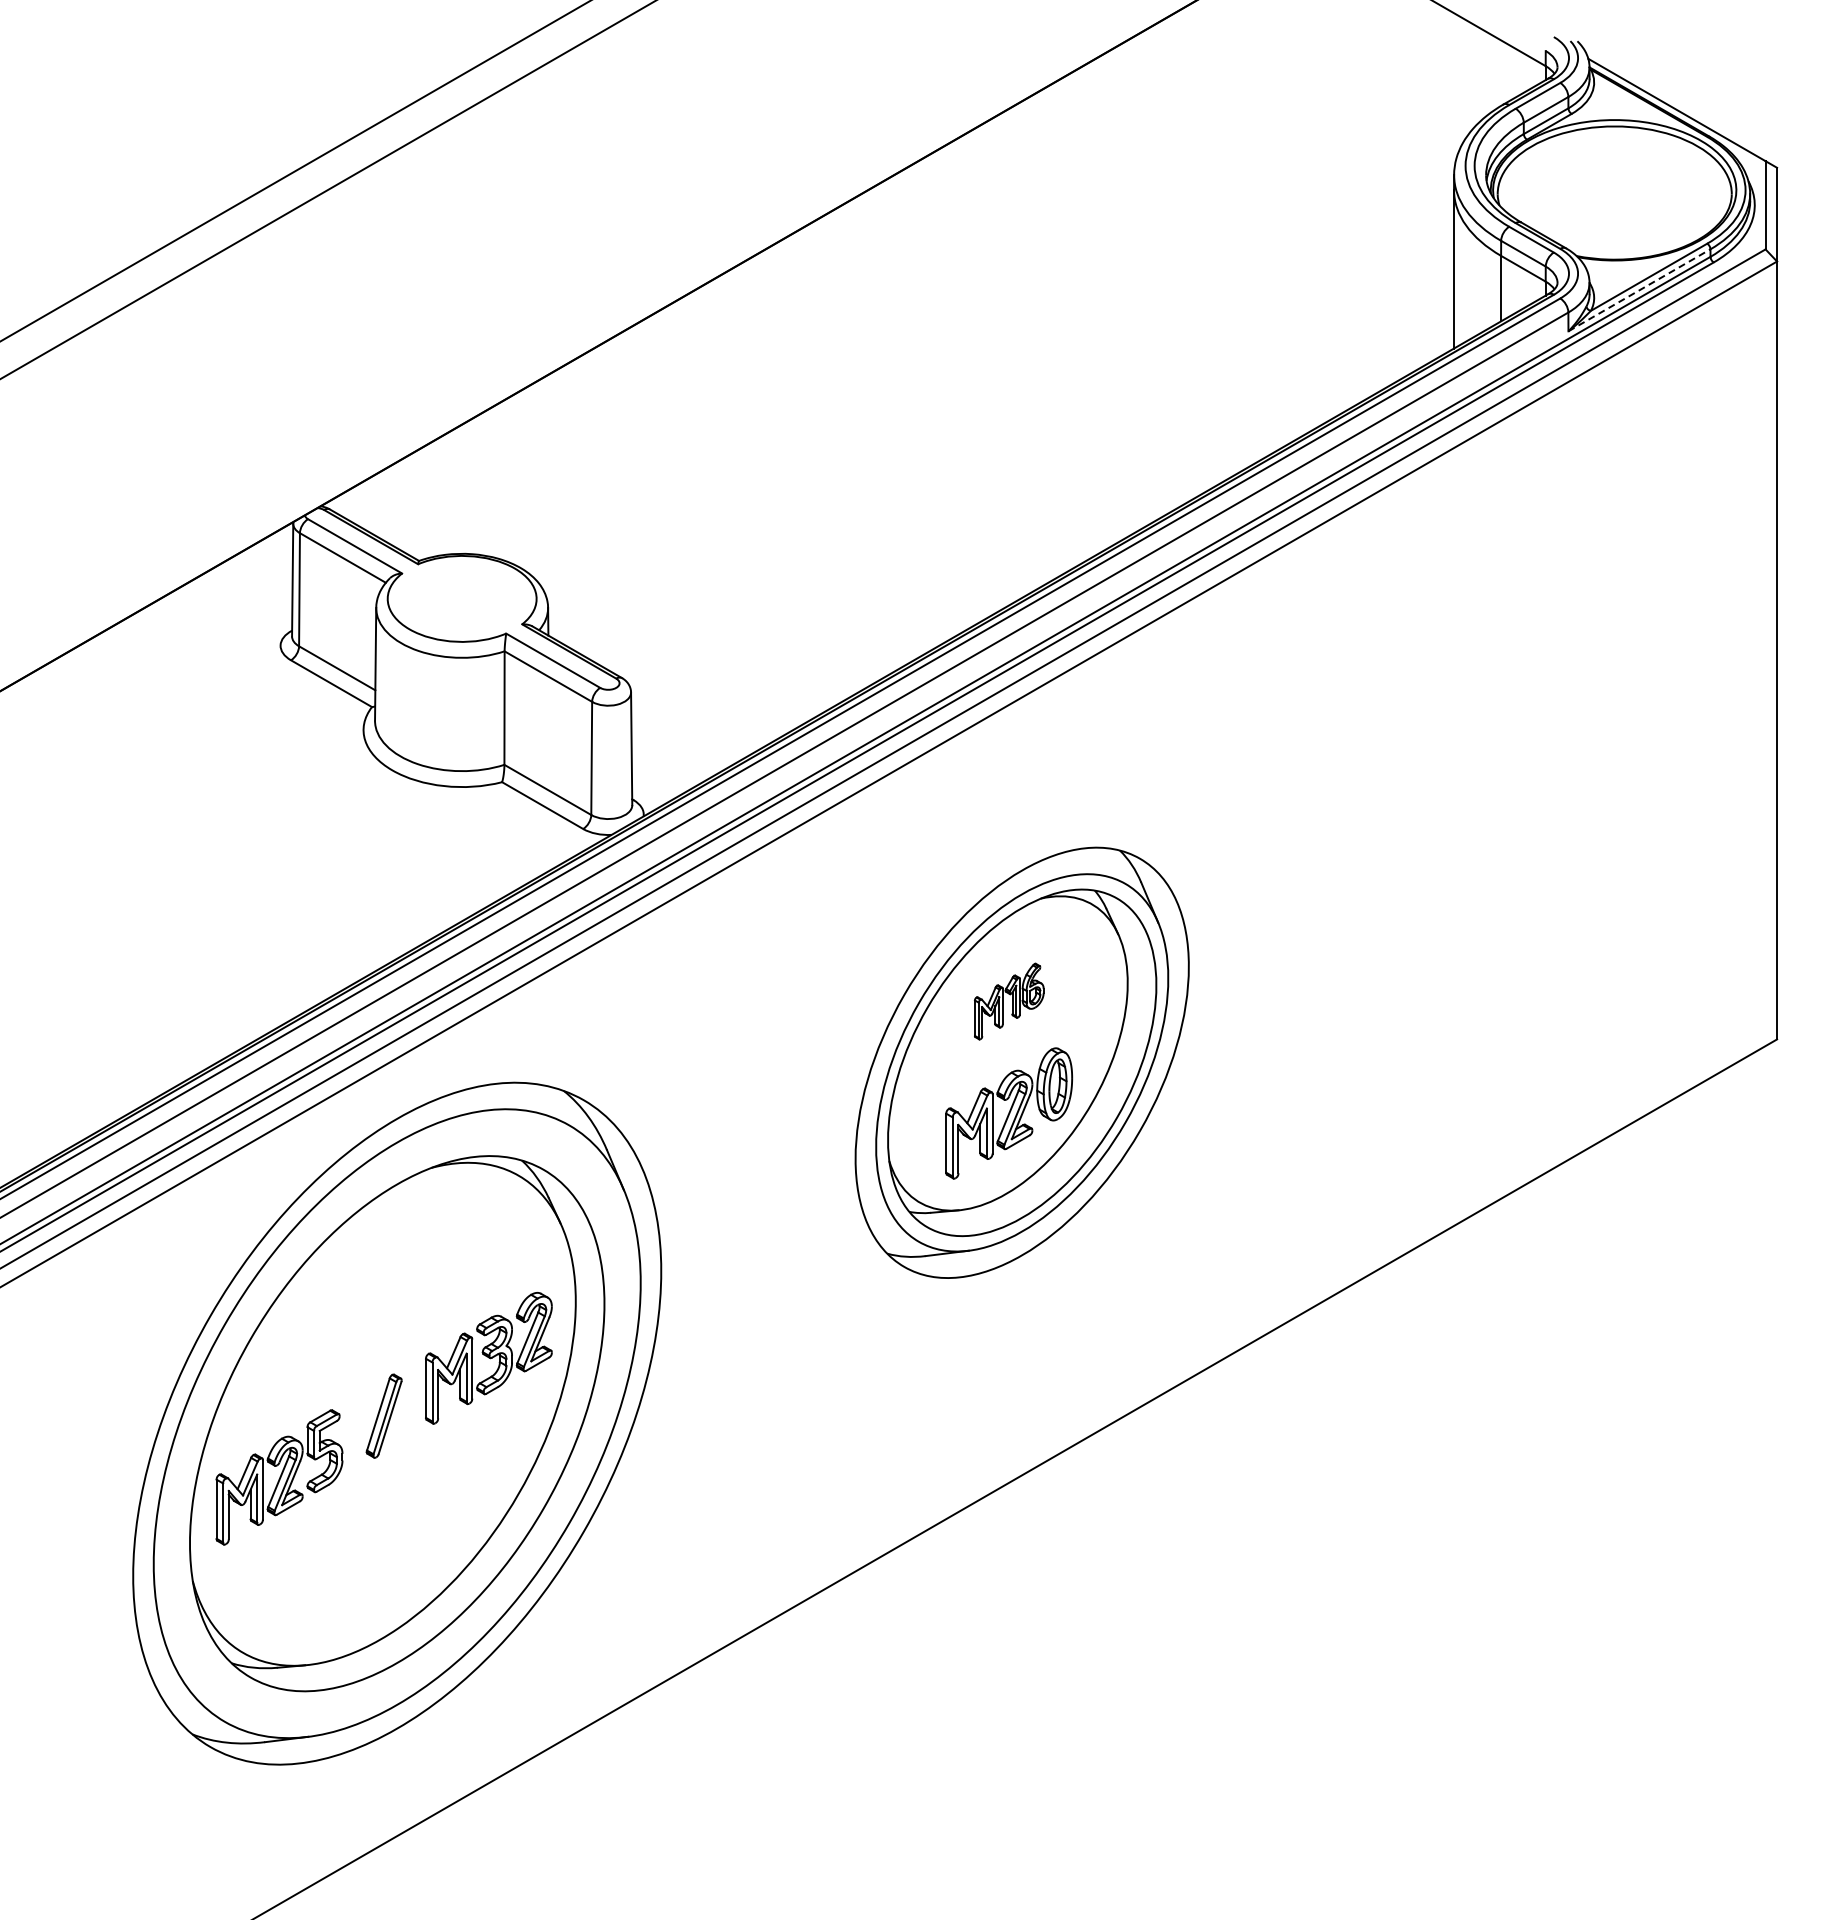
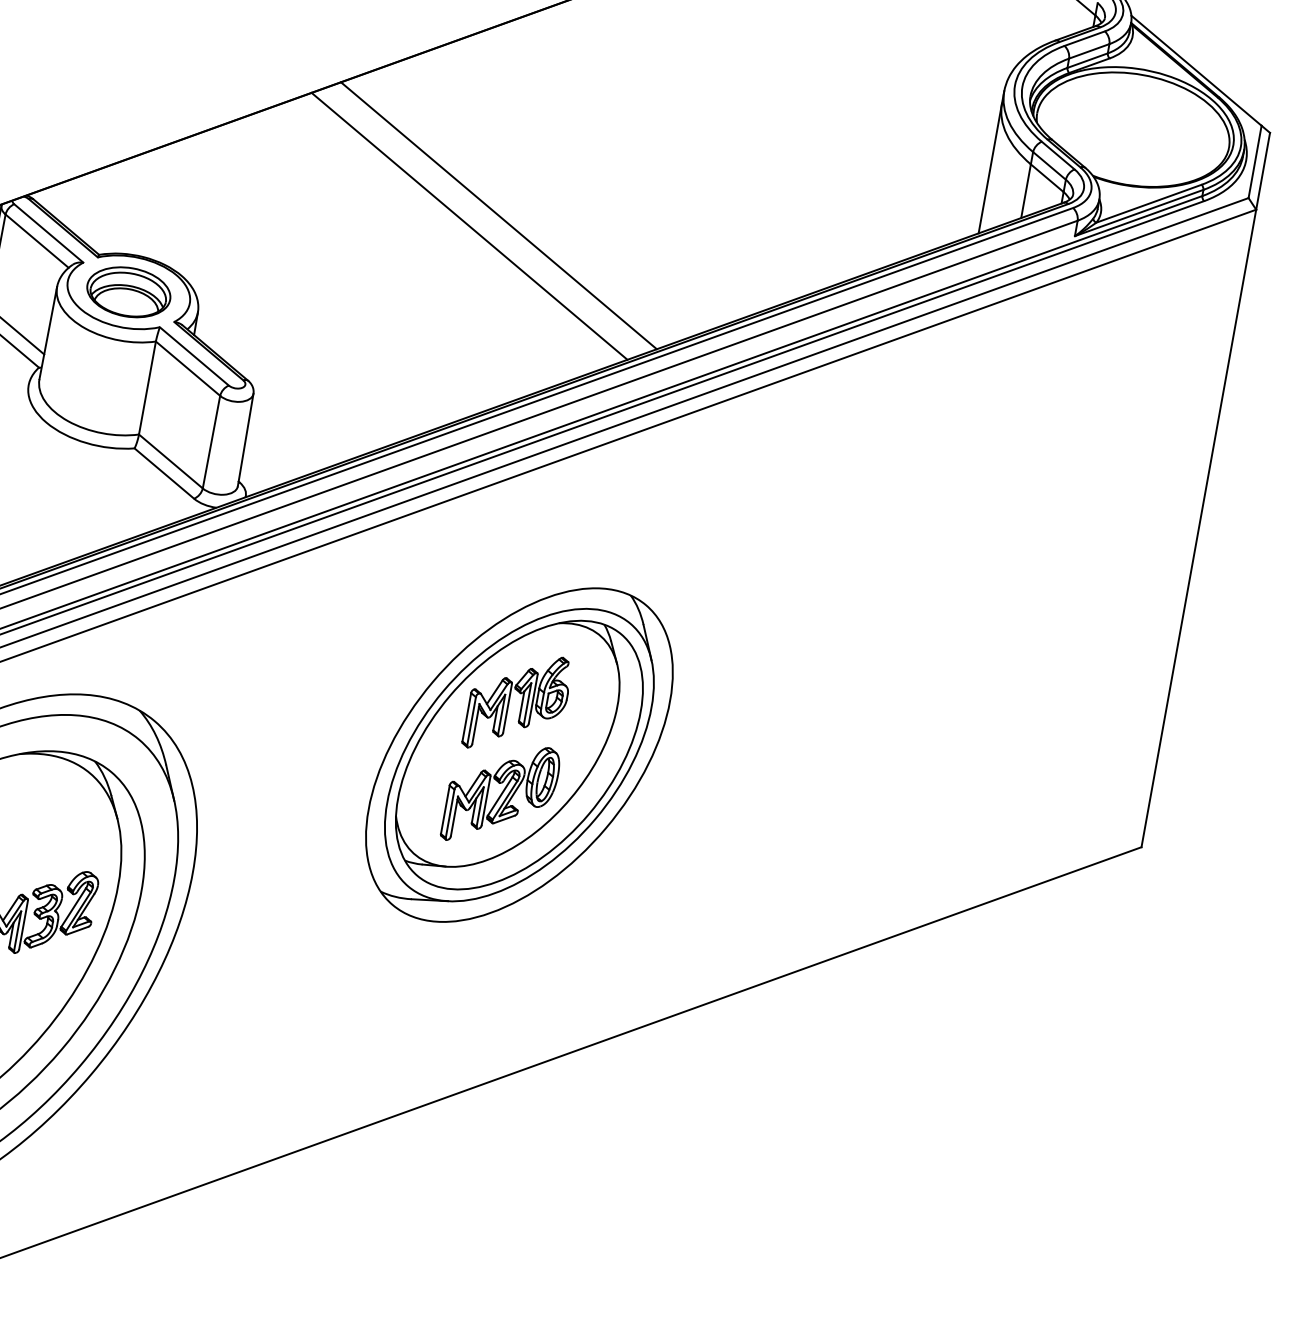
line: (1639, 290) -> (1139, 213), dashed -> solid
line: (883, 429) -> (499, 215), added
line: (850, 448) -> (469, 226), added
part: (461, 598) -> (128, 291), added
part: (1009, 1001) -> (518, 702), size x1.67

